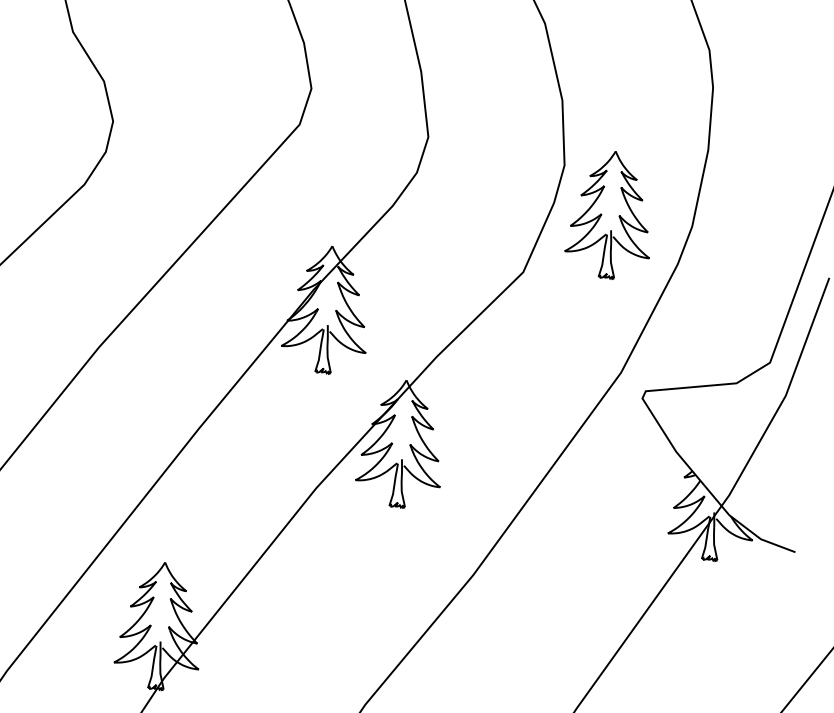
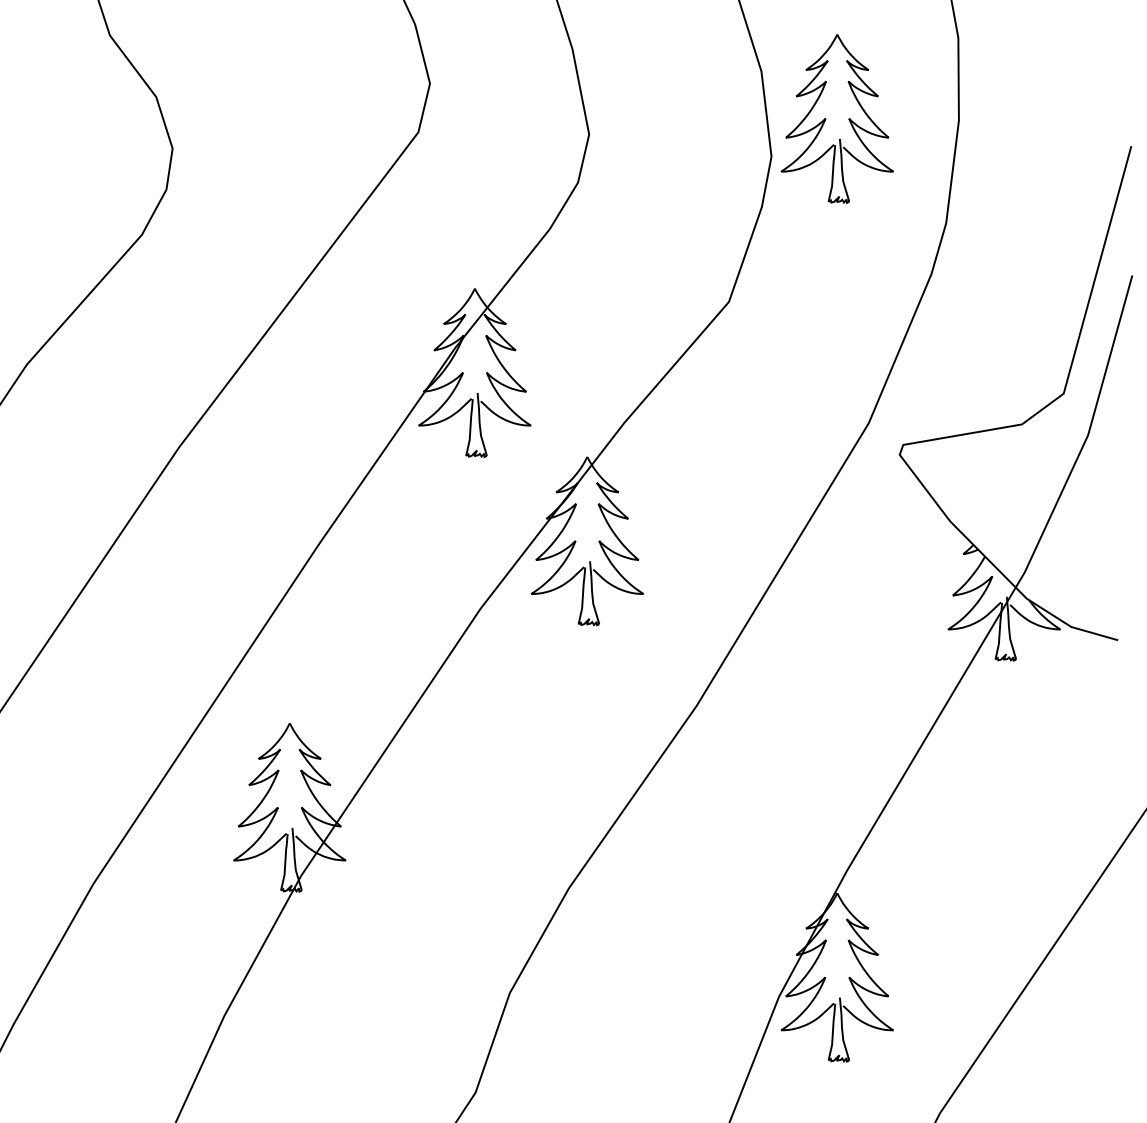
part: (602, 214) -> (826, 119), moved

